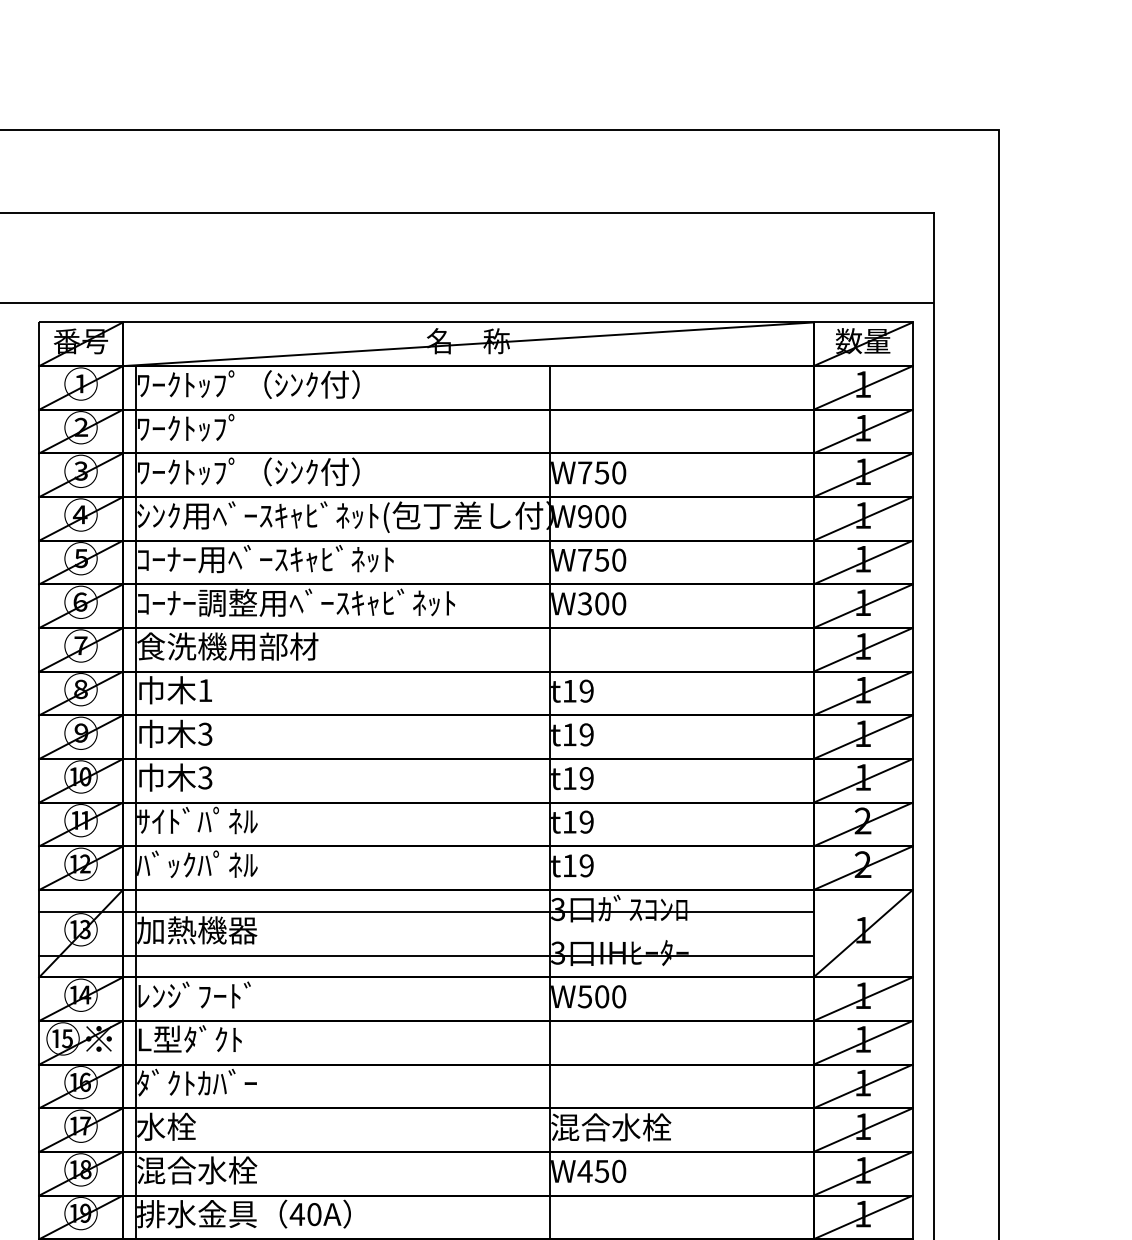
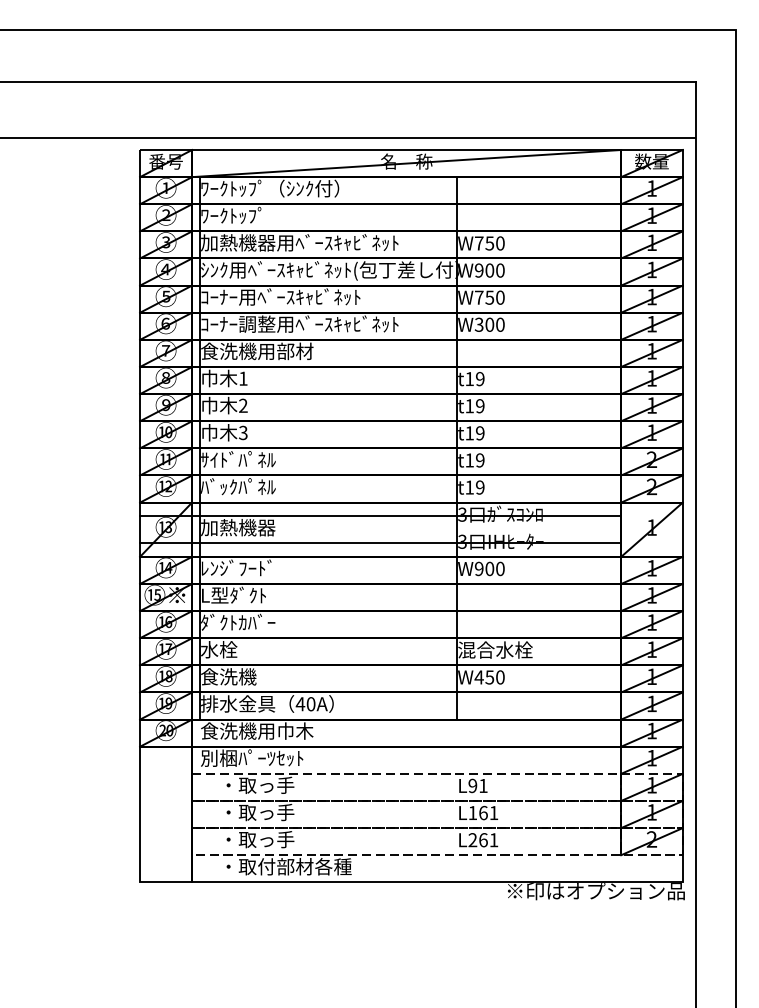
text: (295, 471) -> (299, 242), ﾜｰｸﾄｯﾌﾟ（ｼﾝｸ付） -> 加熱機器用ﾍﾞｰｽｷｬﾋﾞﾈｯﾄ
text: (205, 733) -> (243, 405), 3 -> 2
text: (583, 996) -> (478, 568), W500 -> W900
text: (197, 1169) -> (238, 676), 混合水栓 -> 食洗機

